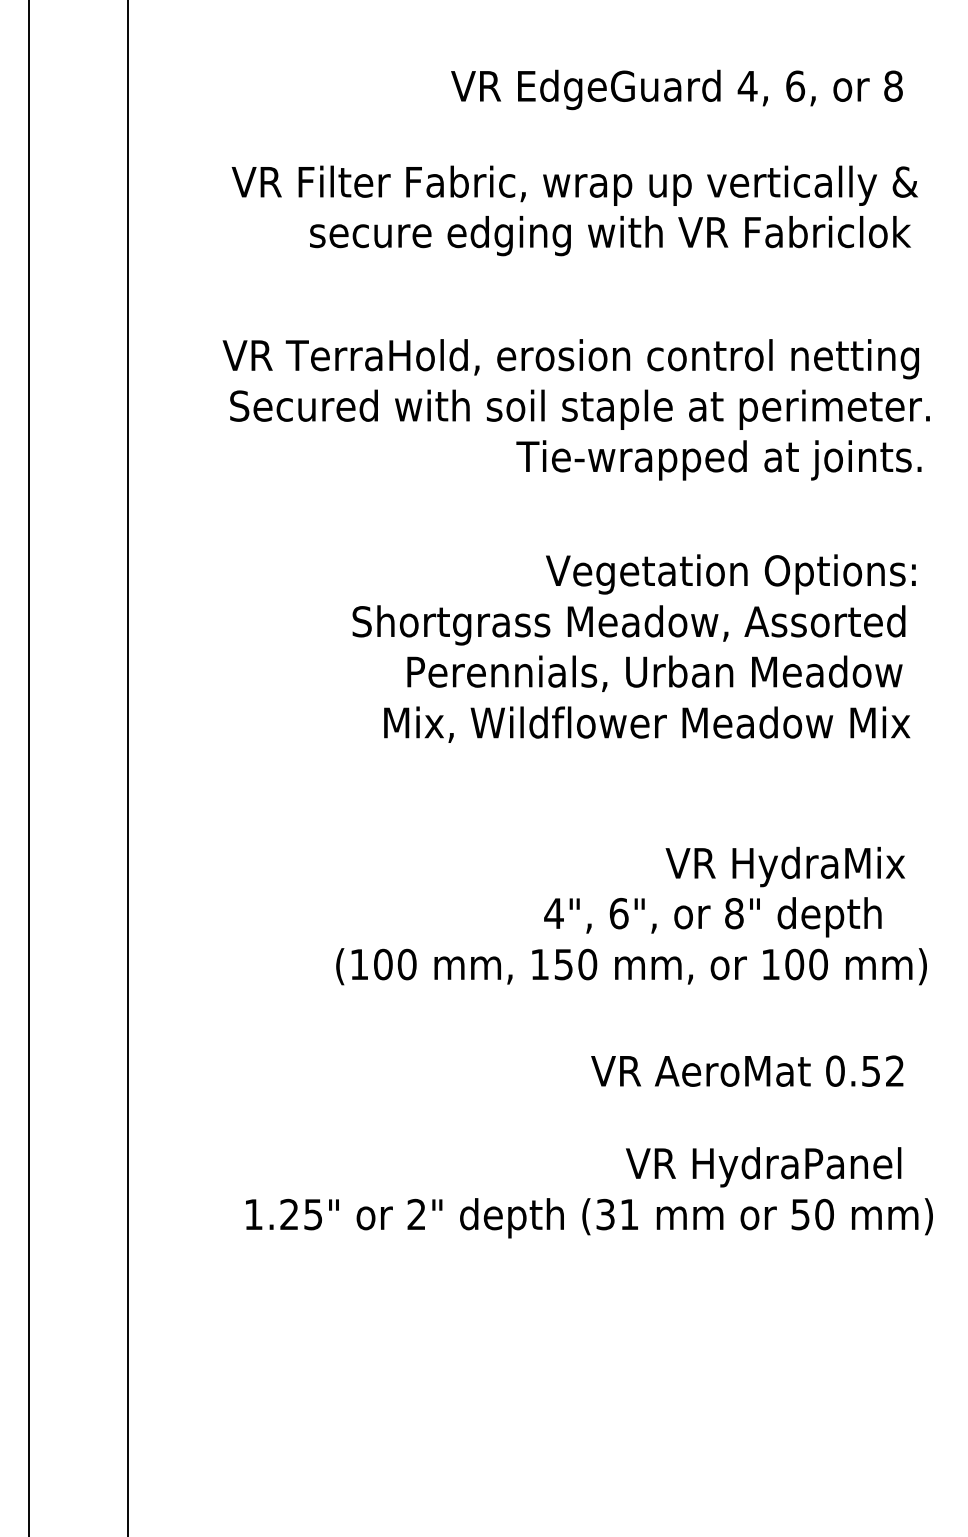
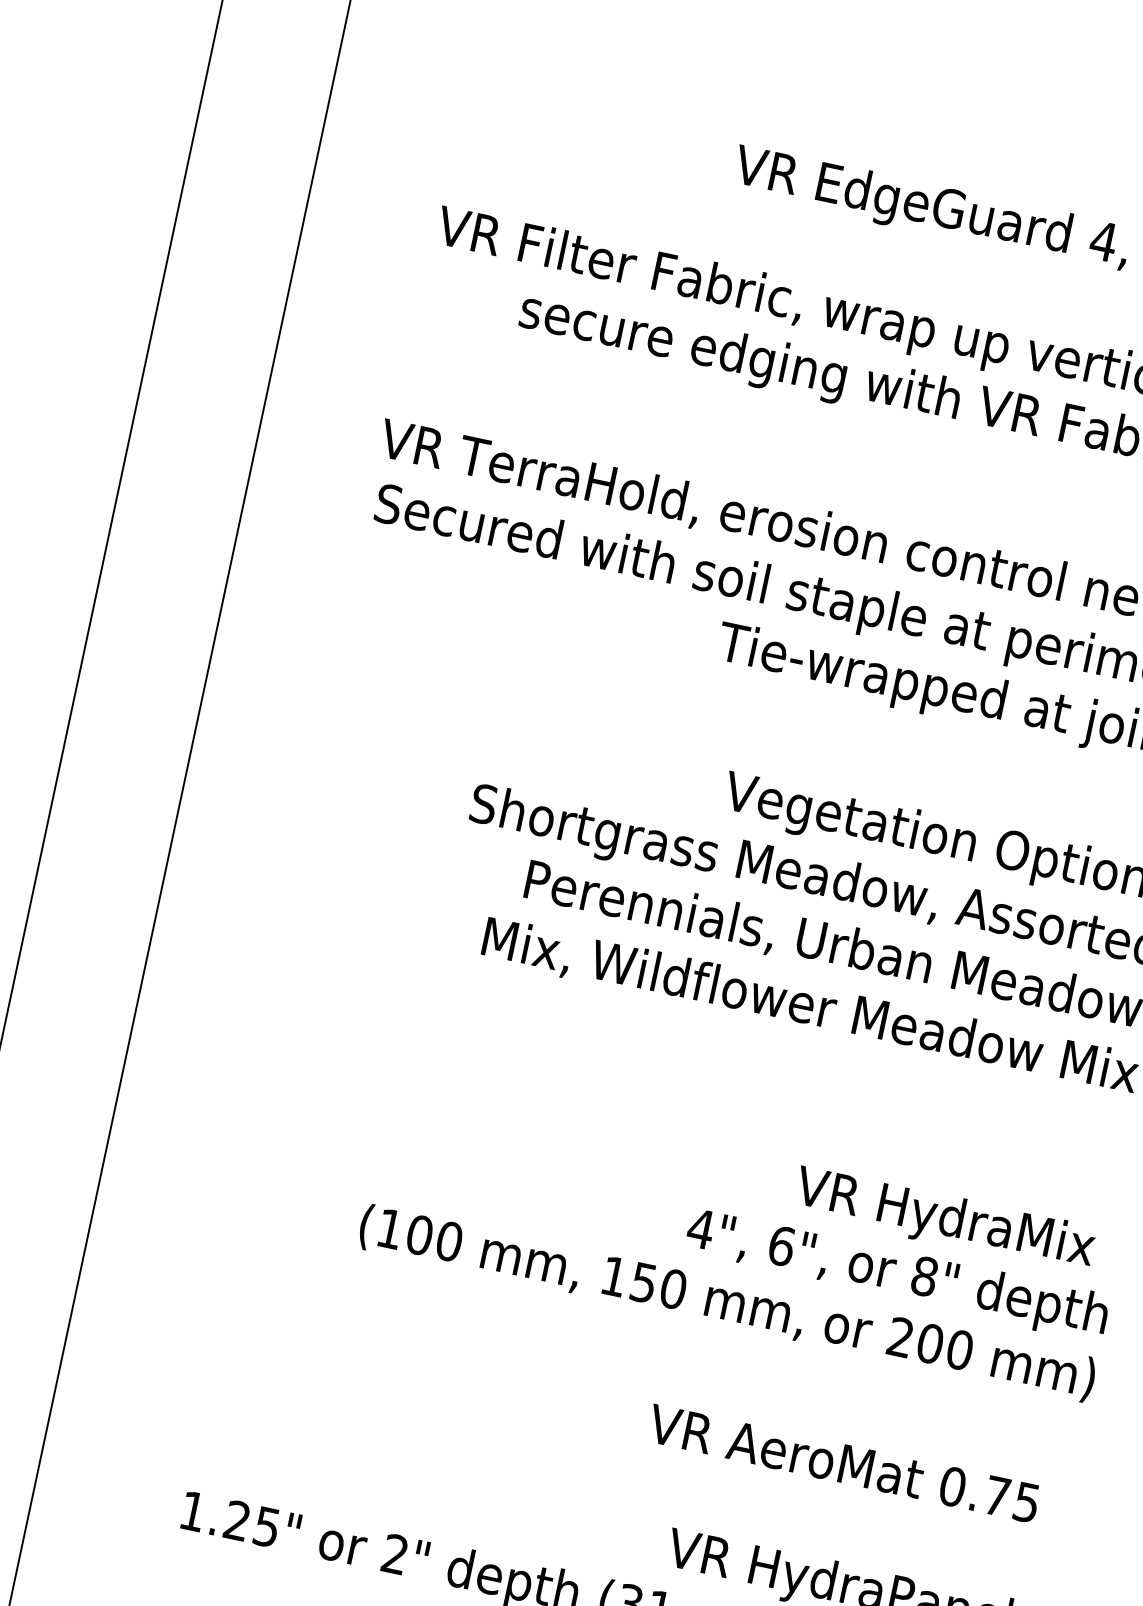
text: (712, 917) -> (896, 1275), moved
text: (770, 963) -> (900, 1336), 100 -> 200
text: (882, 1070) -> (1011, 1498), 0.52 -> 0.75

